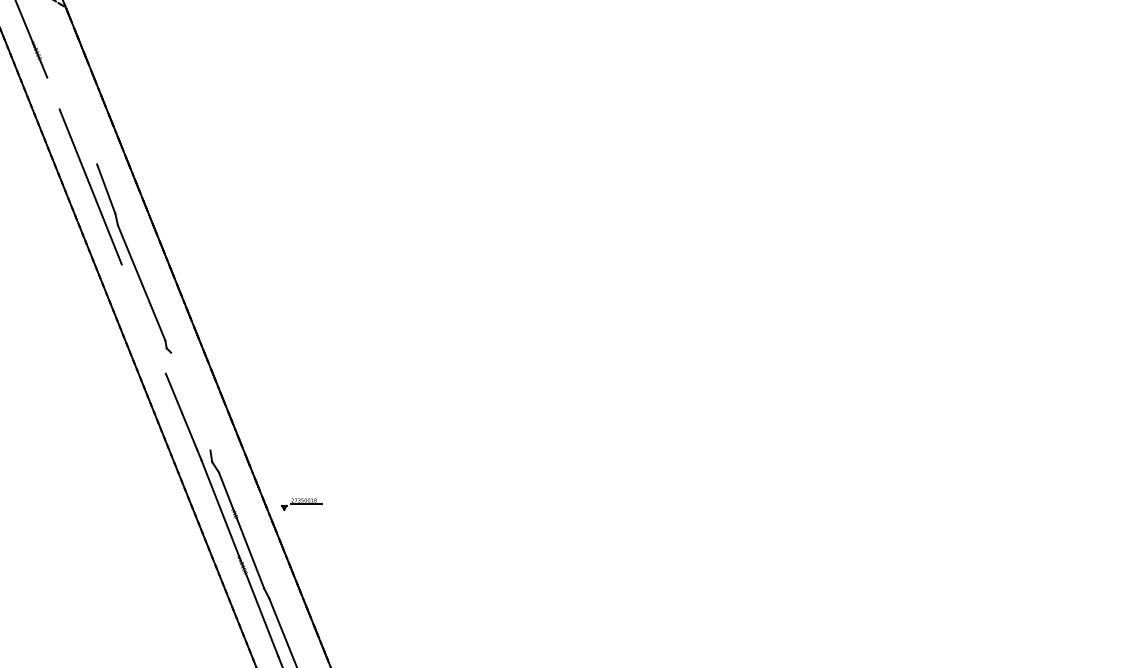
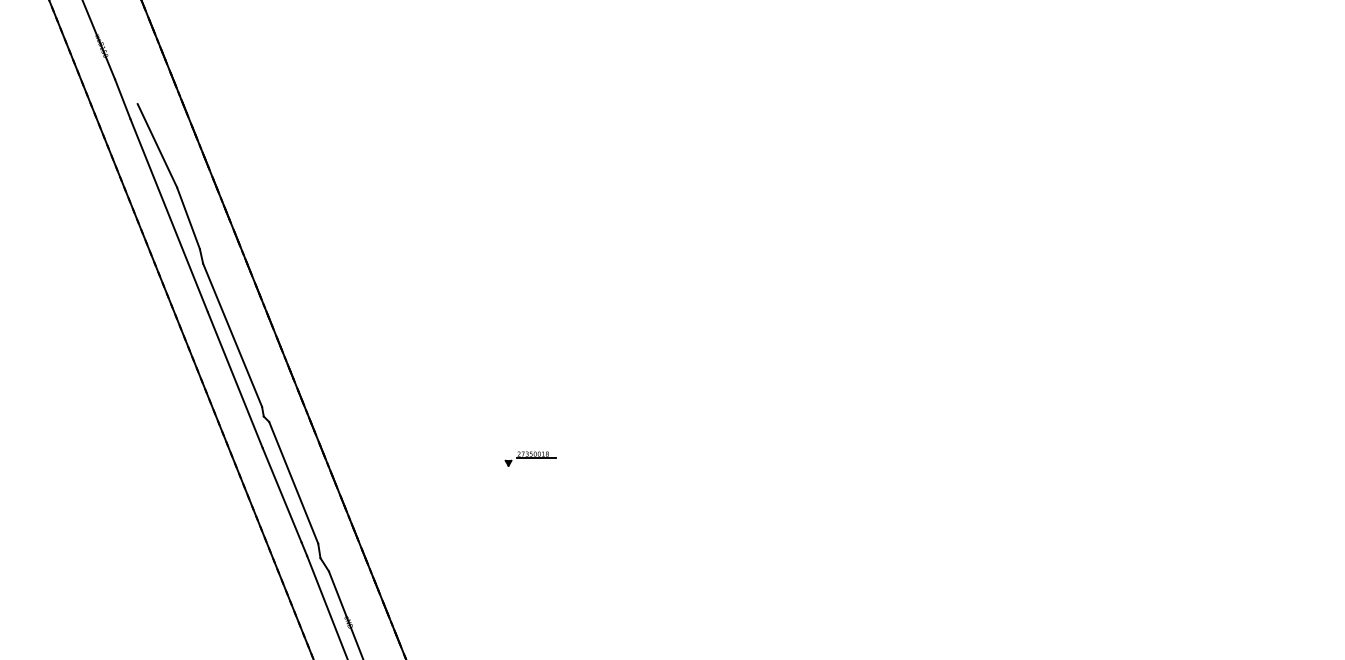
line: (53, 93) -> (122, 99), added
line: (81, 130) -> (157, 145), added
line: (143, 318) -> (234, 379), added
line: (190, 401) -> (293, 482), added
part: (301, 504) -> (529, 459), moved

